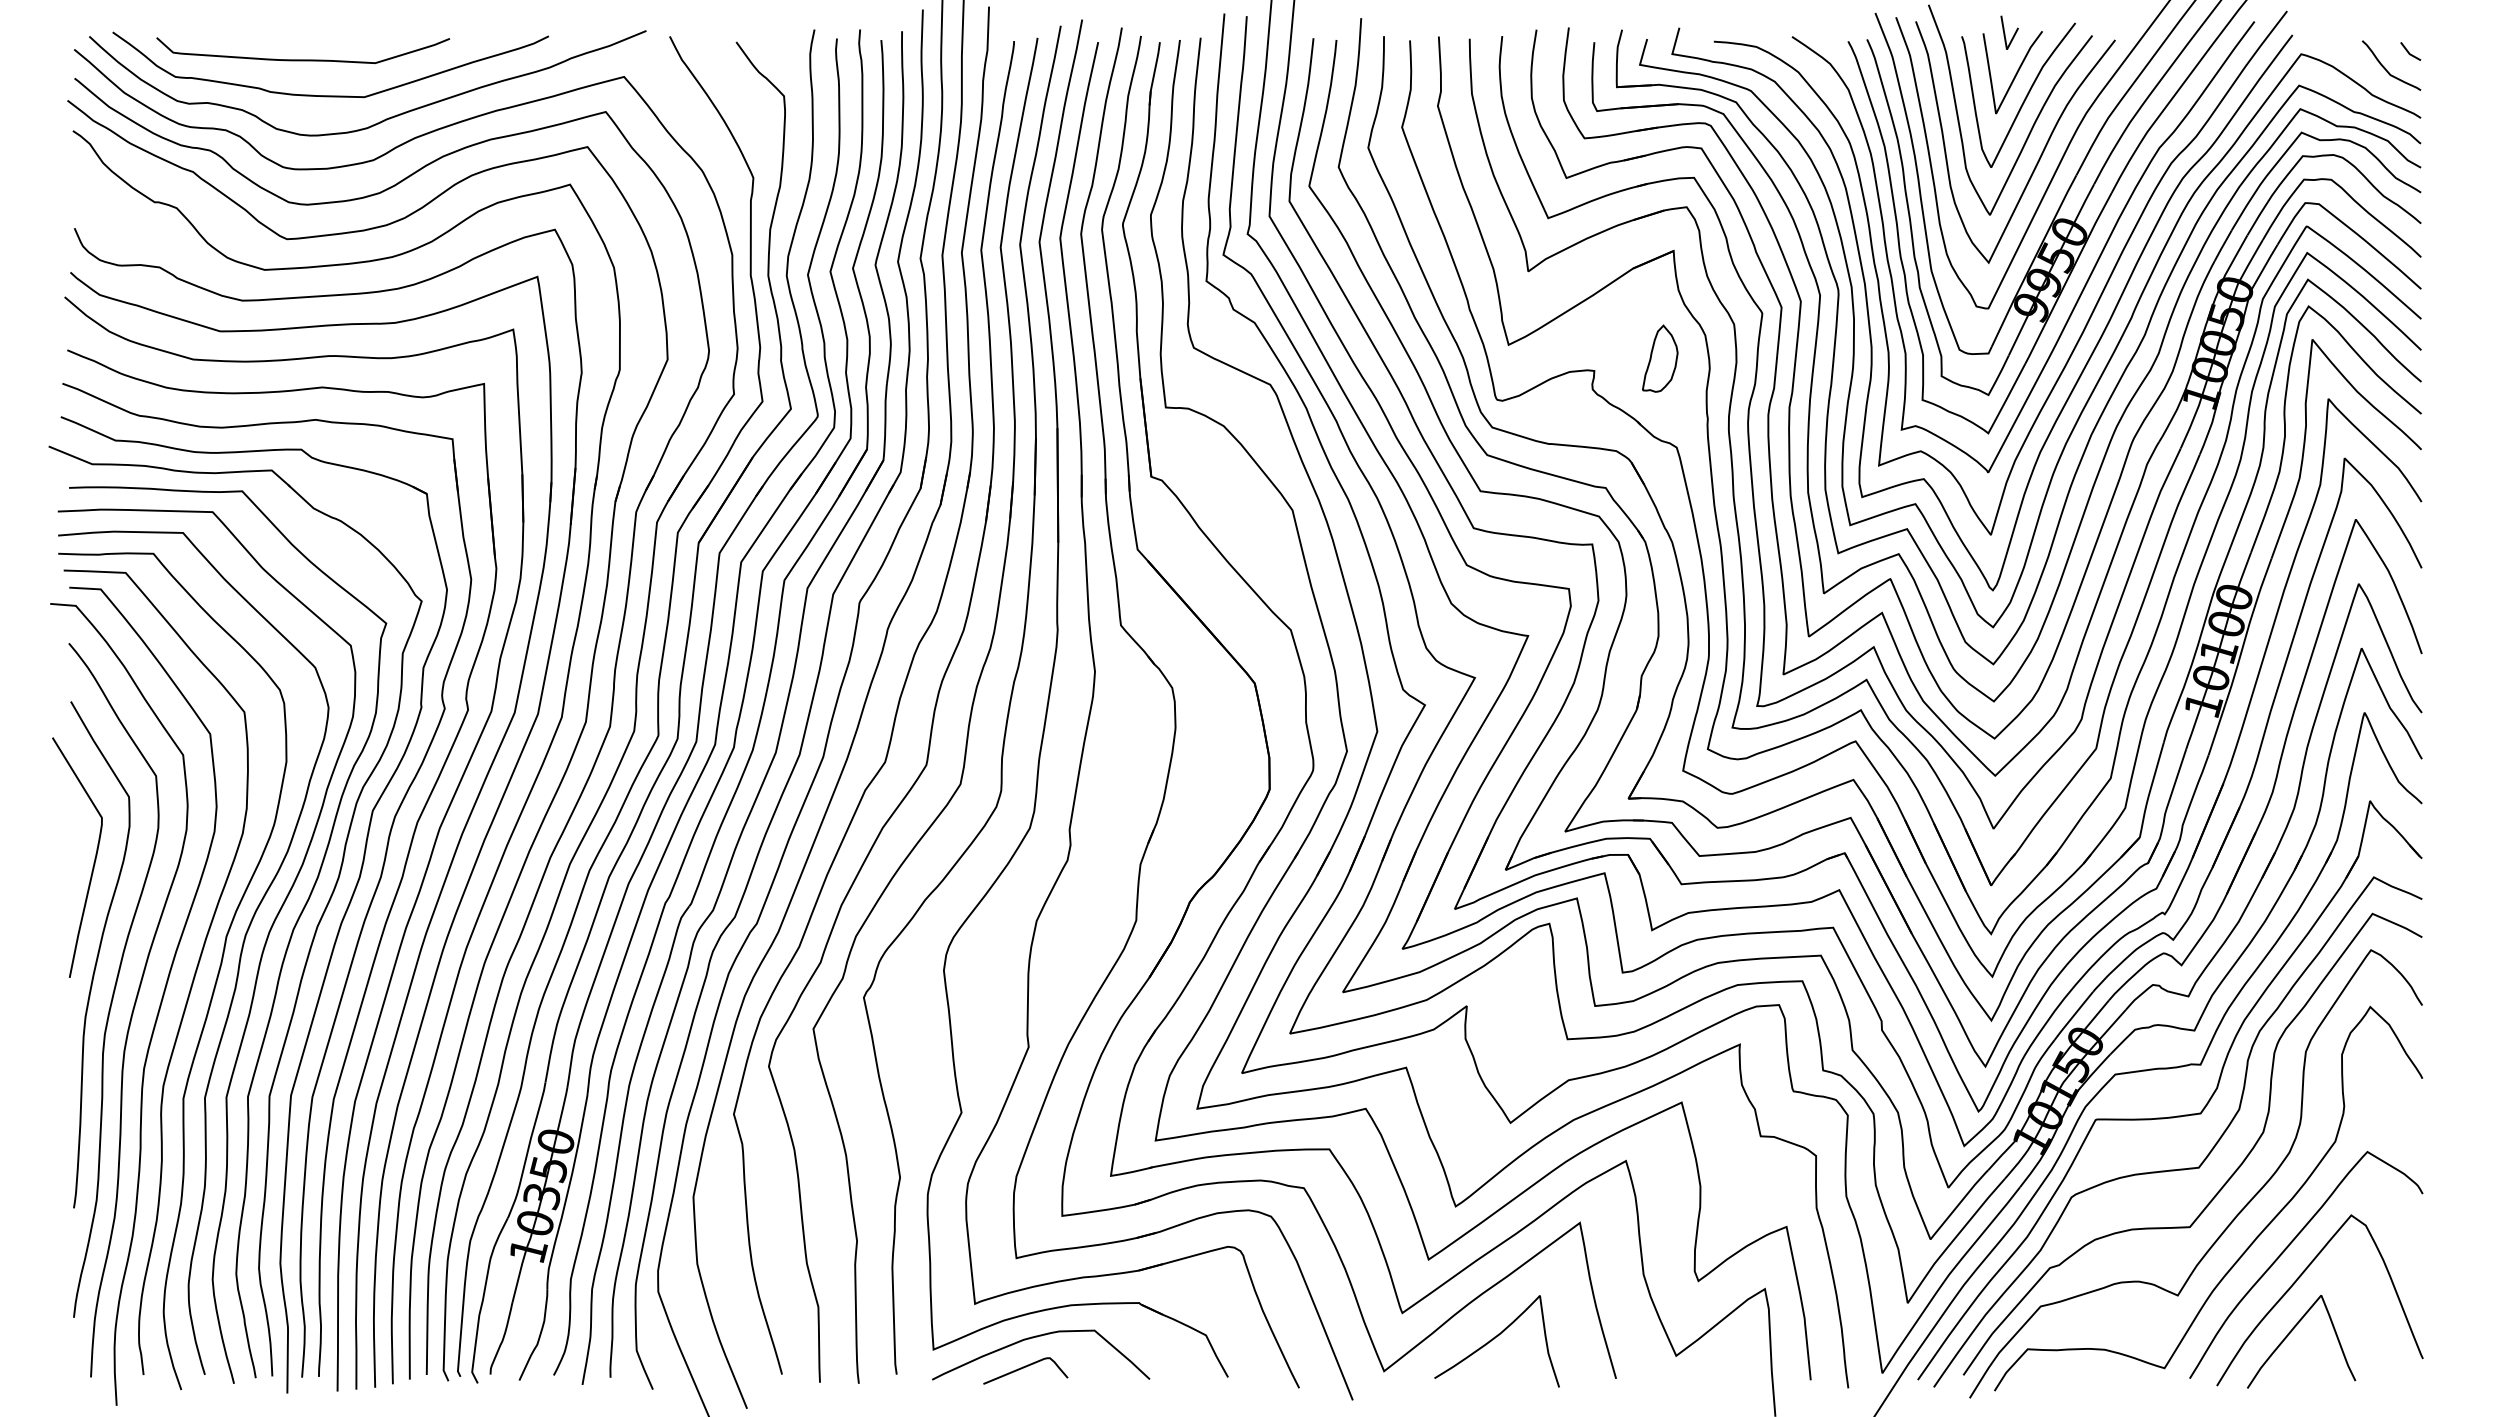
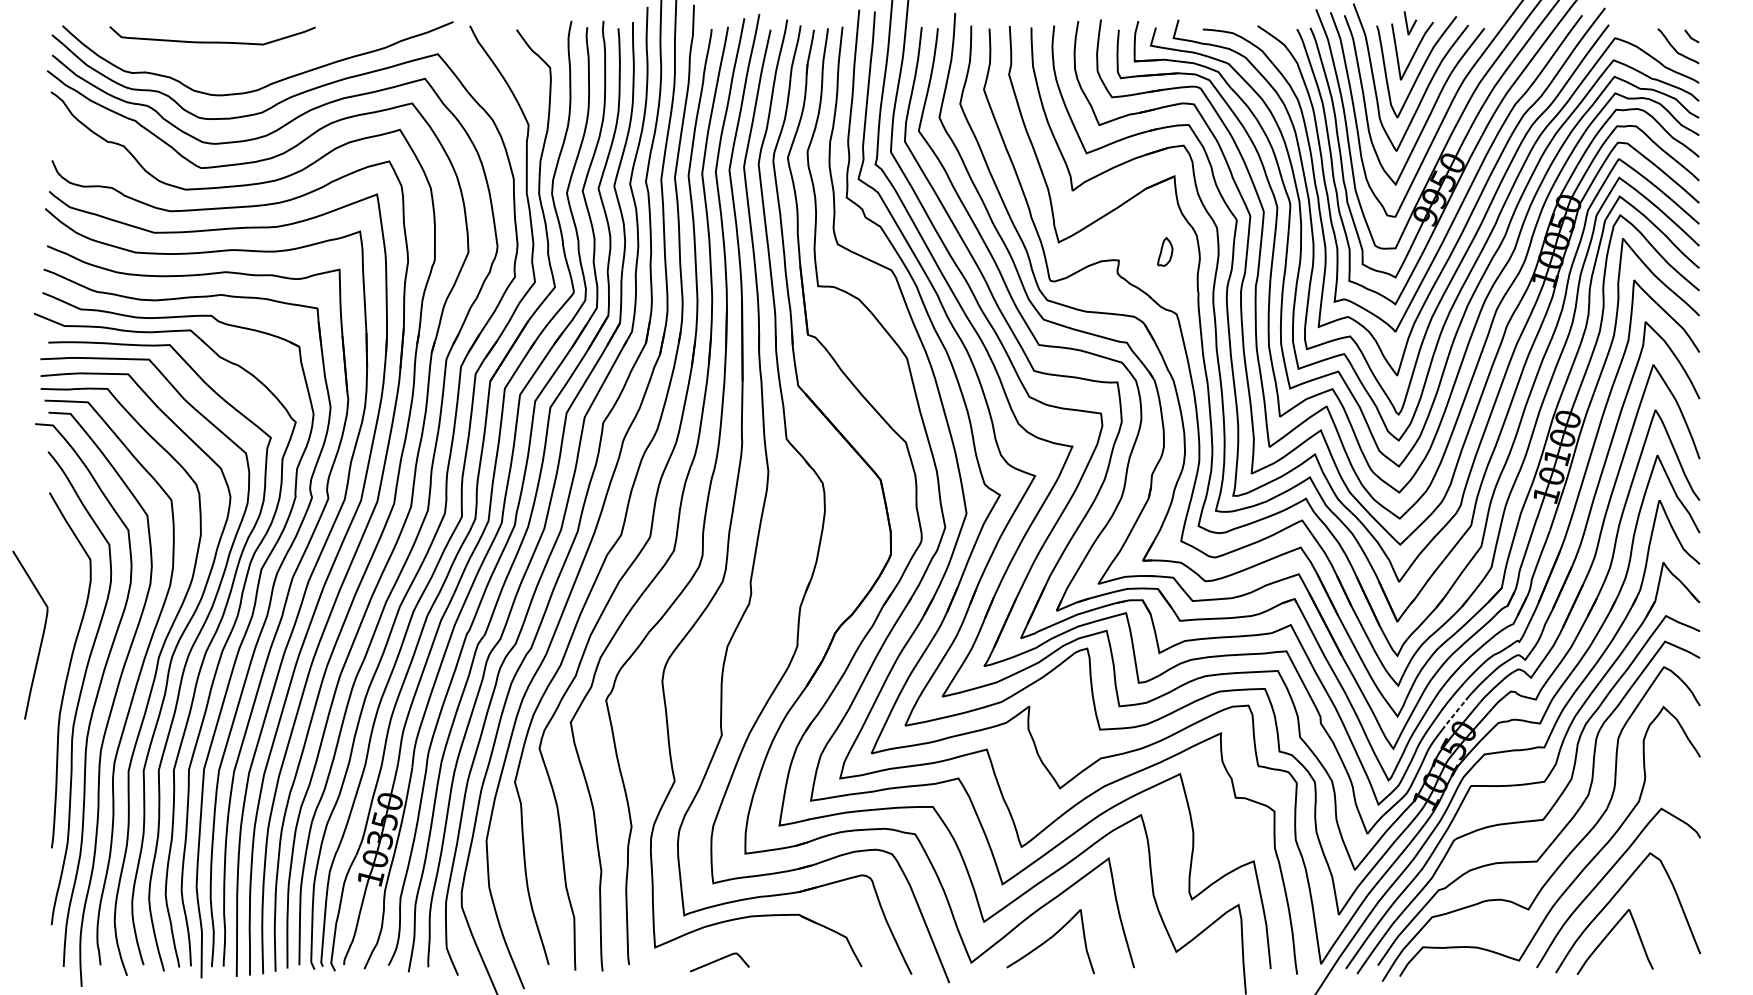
curve: (330, 95) -> (231, 67), removed
part: (1660, 358) -> (1165, 251), size x0.6
curve: (93, 862) -> (41, 638), moved
line: (2073, 1015) -> (1455, 712), solid -> dashed
curve: (1037, 1337) -> (728, 938), removed

